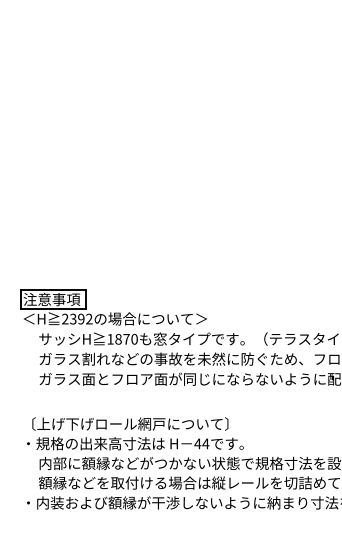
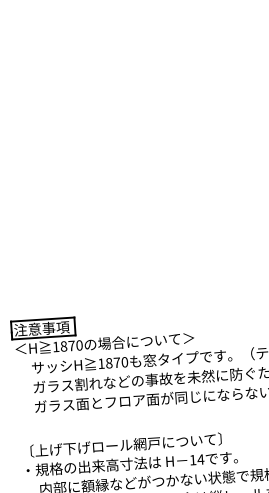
text: (77, 318) -> (67, 345), 2392 -> 1870
text: (197, 443) -> (192, 459), 44 -> 14

